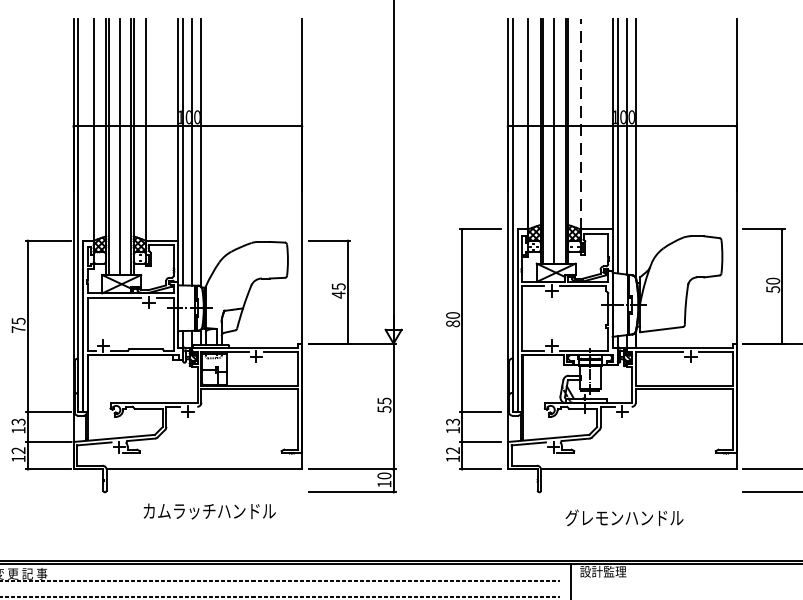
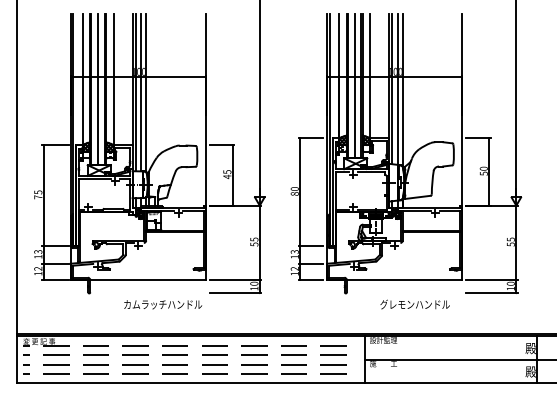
line: (581, 123) -> (370, 75), dashed -> solid
text: (210, 511) -> (163, 304), moved
text: (623, 517) -> (414, 304), moved

